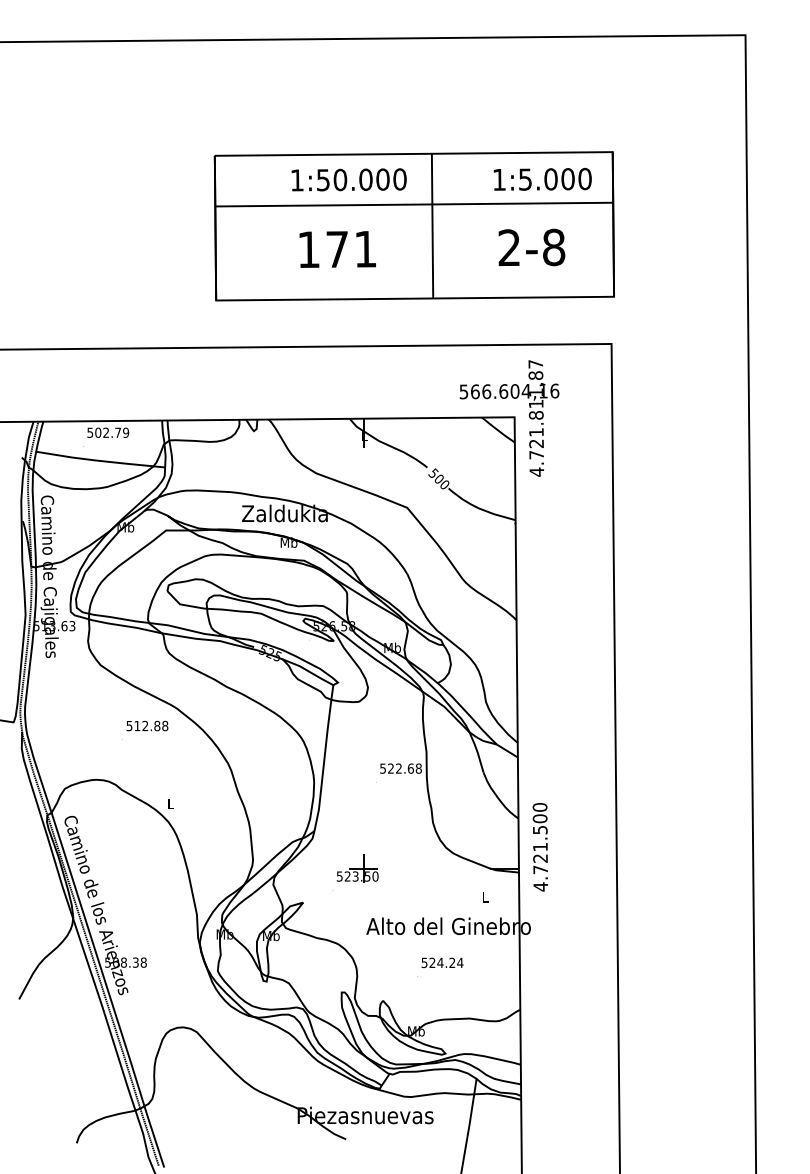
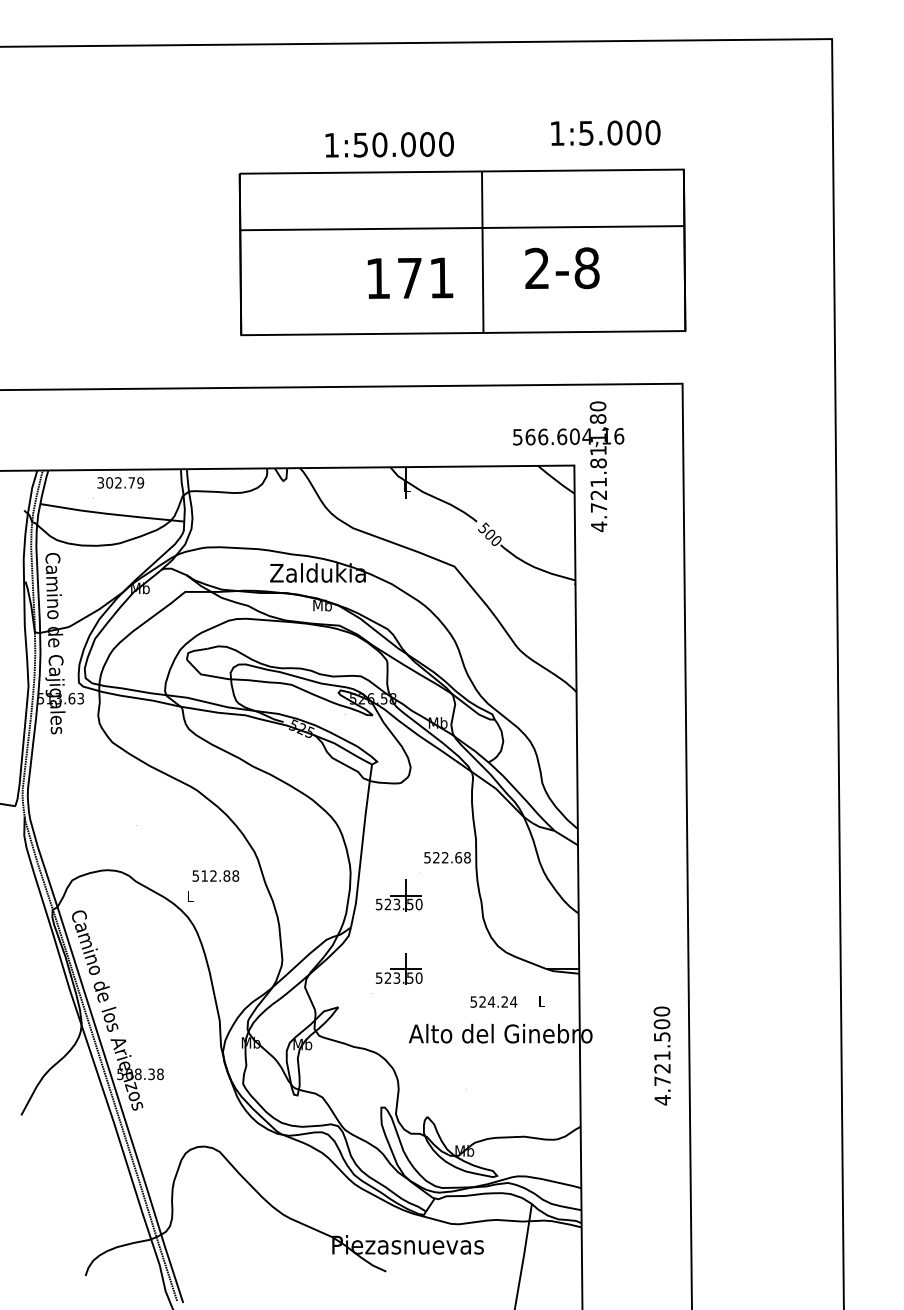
text: (542, 178) -> (605, 132), moved
text: (348, 179) -> (388, 144), moved
text: (531, 247) -> (561, 268), moved
text: (337, 249) -> (410, 278), moved
text: (535, 363) -> (597, 405), 4.721.811,87 -> 4.721.811,80
text: (90, 431) -> (100, 481), 502.79 -> 302.79
text: (147, 725) -> (215, 875), moved
part: (357, 802) -> (398, 895), added
text: (539, 847) -> (661, 1056), moved
text: (442, 962) -> (493, 1001), moved

